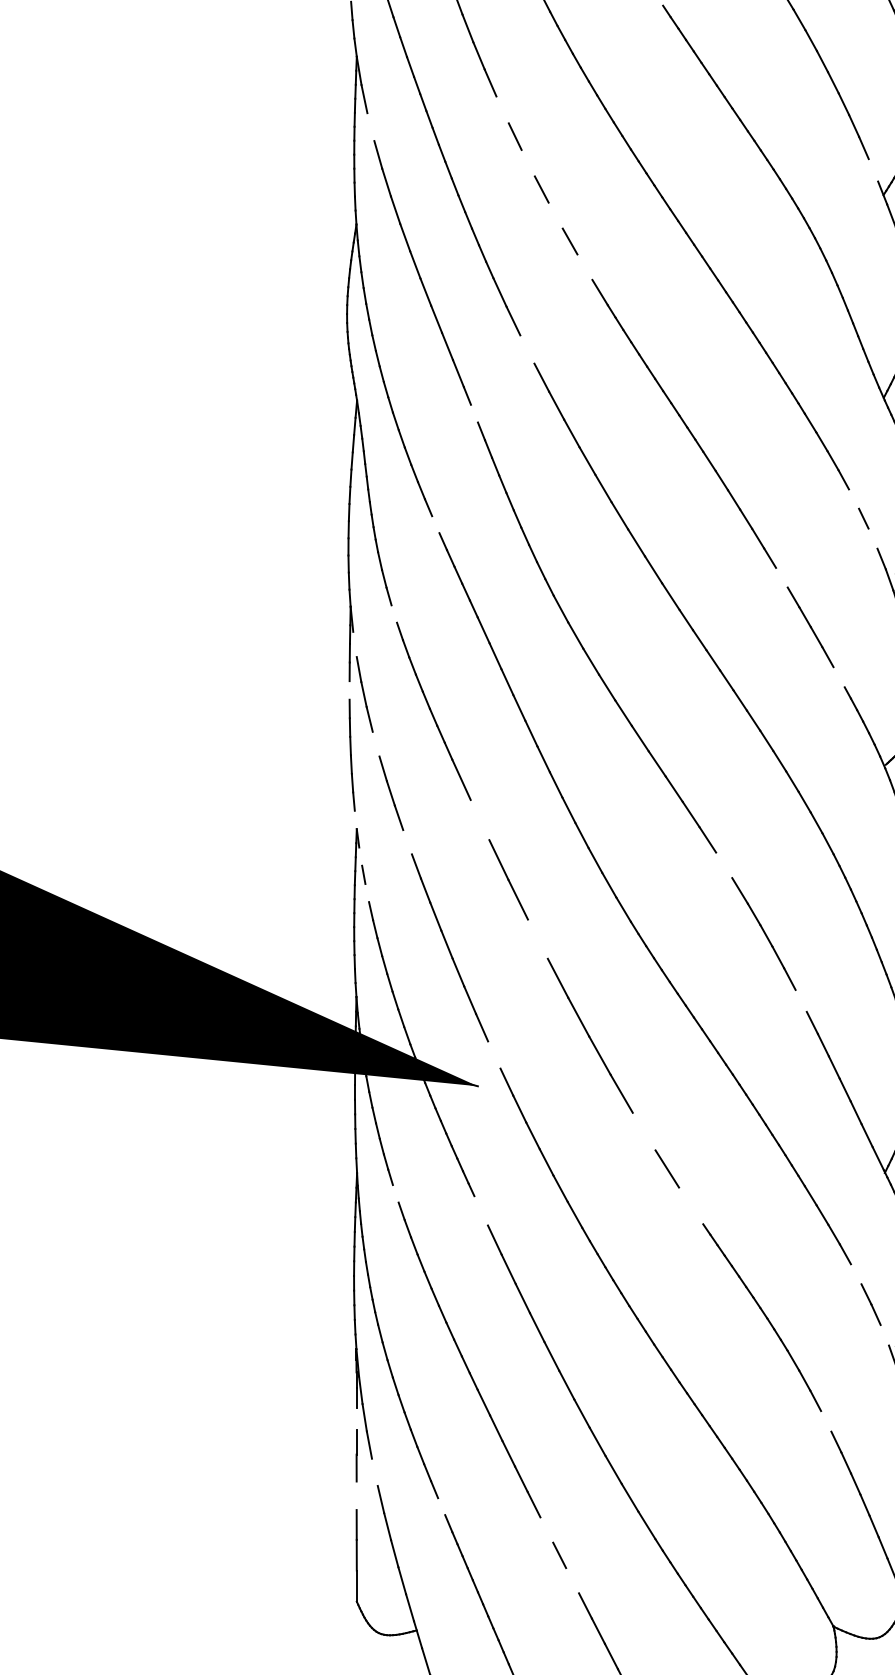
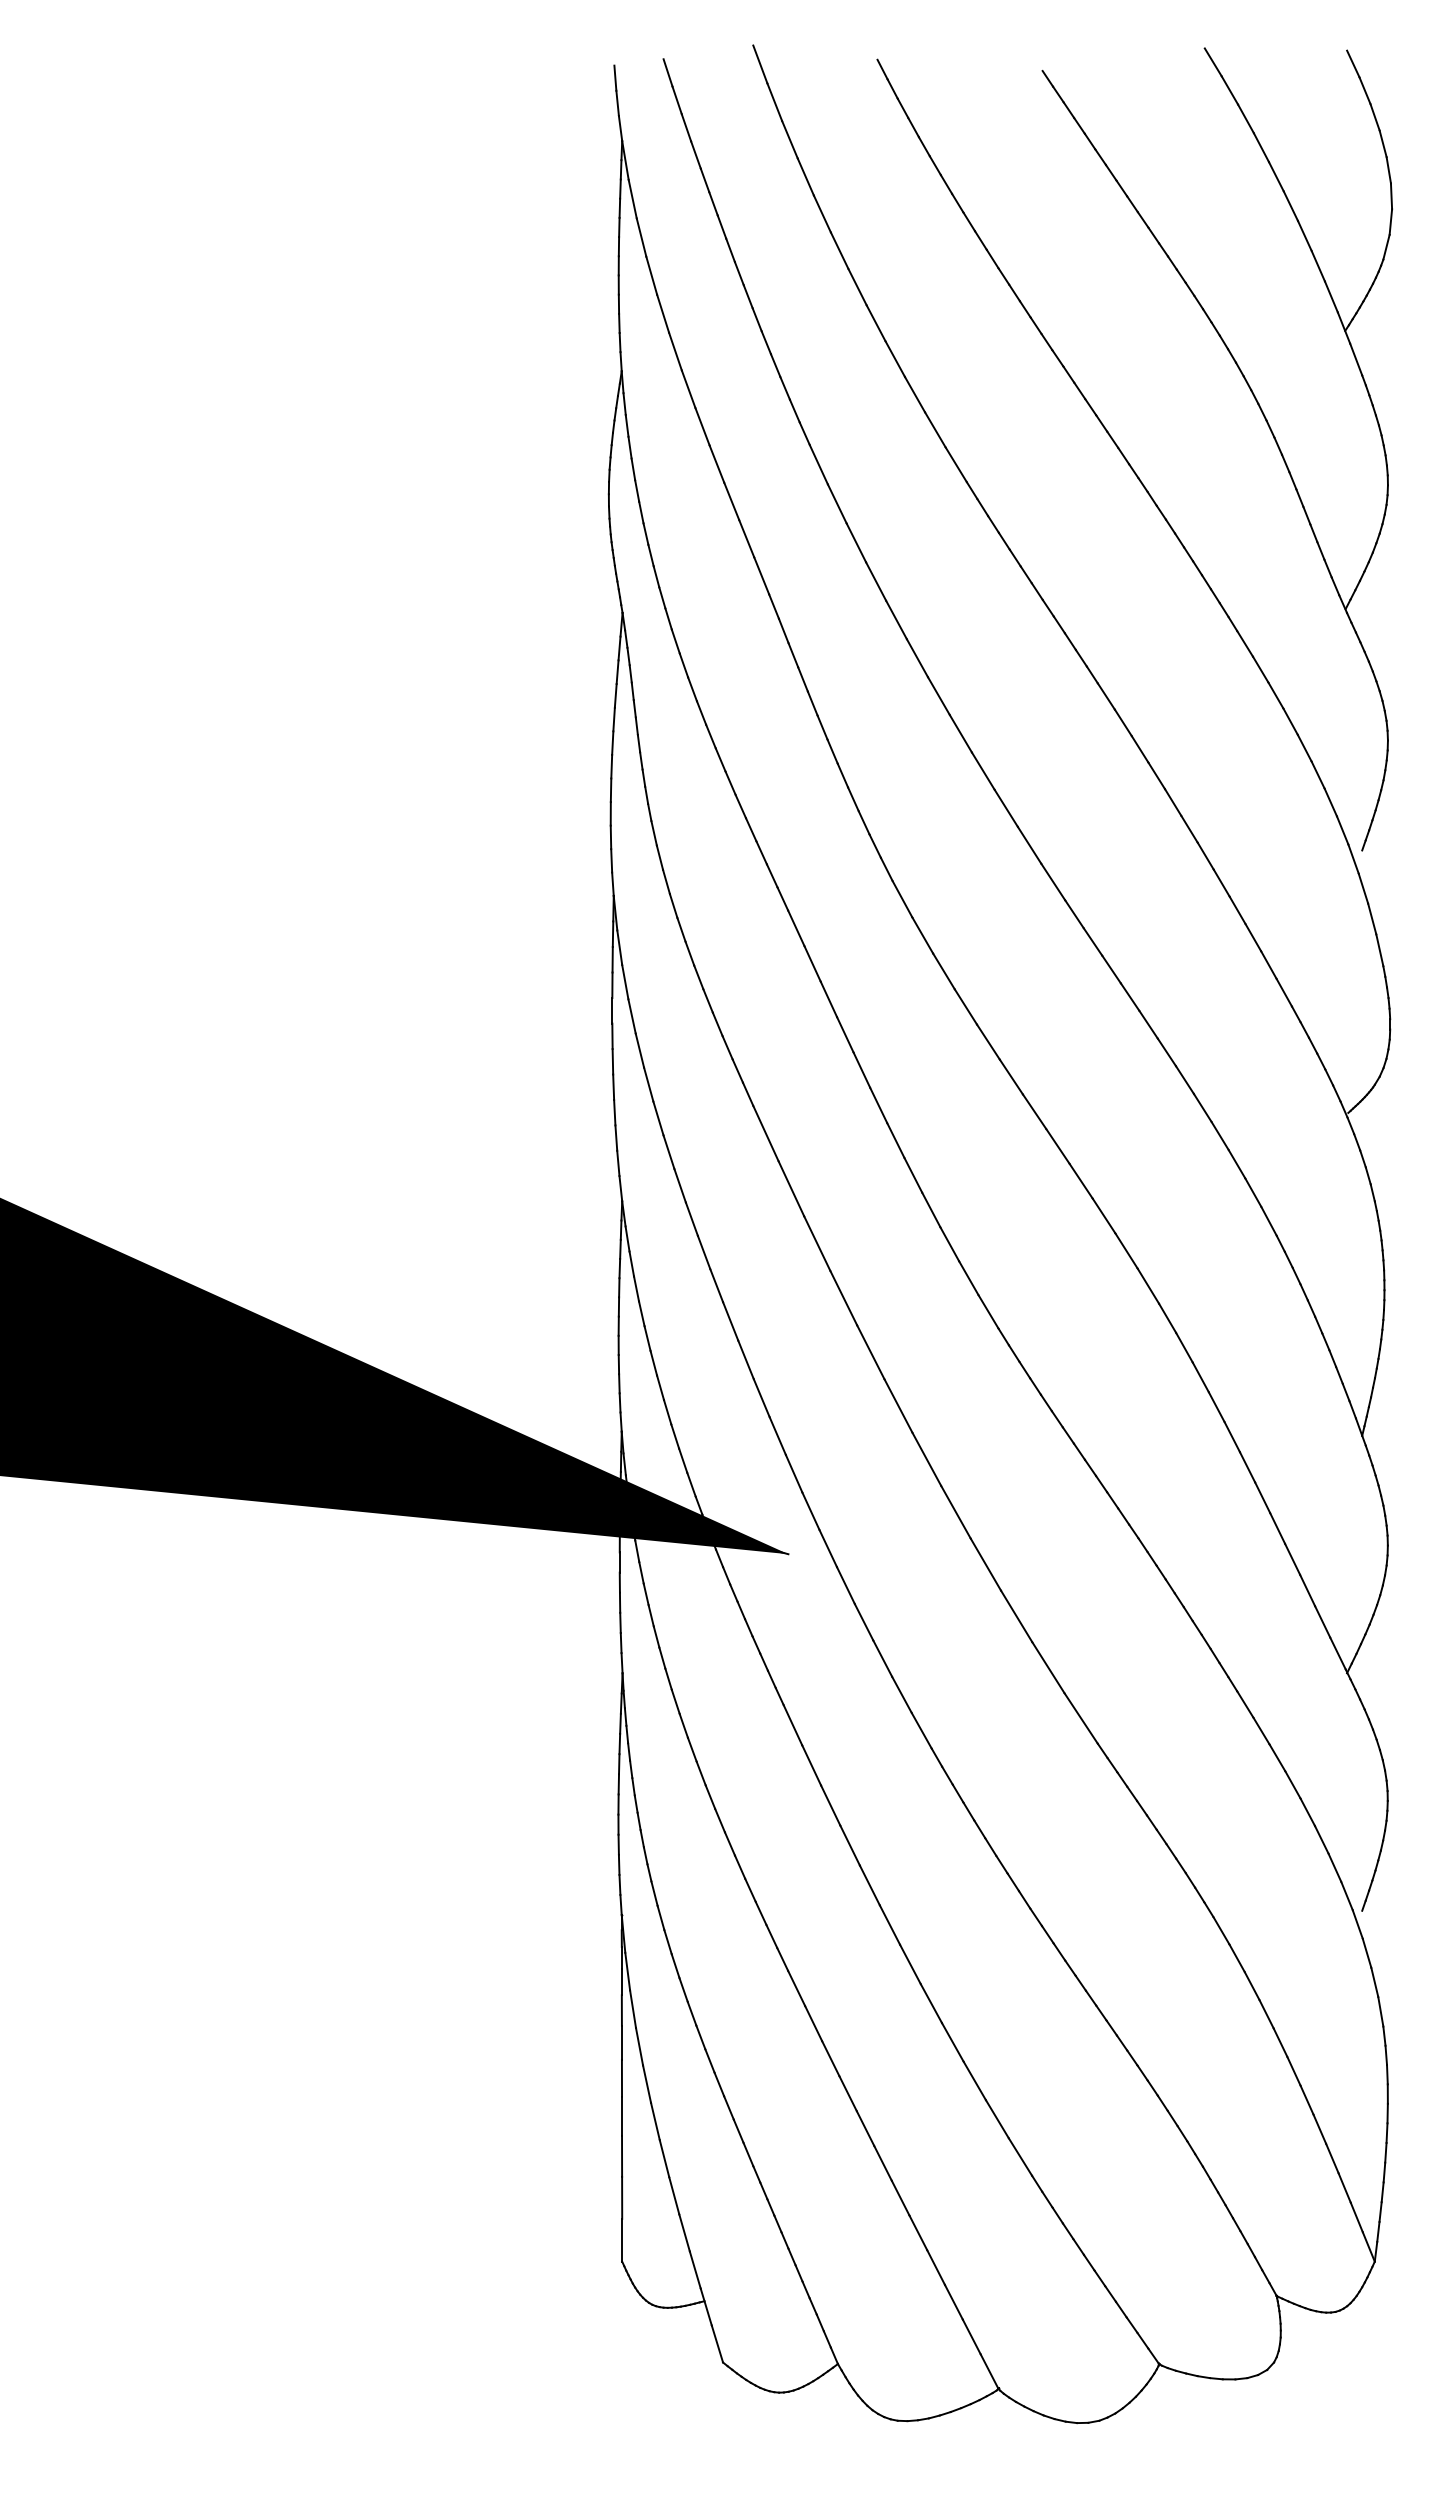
line: (501, 109) -> (821, 213), added
line: (370, 127) -> (641, 237), added
line: (528, 162) -> (857, 286), added
line: (872, 170) -> (1330, 296), added
line: (555, 215) -> (894, 358), added
line: (585, 266) -> (935, 429), added
line: (527, 349) -> (856, 542), added
line: (474, 413) -> (783, 630), added
line: (853, 498) -> (1304, 747), added
line: (435, 524) -> (730, 782), added
line: (872, 538) -> (1330, 802), added
line: (781, 577) -> (1205, 855), added
line: (394, 613) -> (673, 905), added
line: (354, 644) -> (619, 947), added
line: (838, 677) -> (1283, 992), added
line: (349, 690) -> (612, 1010), added
line: (375, 744) -> (648, 1084), added
line: (355, 819) -> (620, 1188), added
line: (480, 819) -> (791, 1188), added
line: (407, 841) -> (691, 1218), added
line: (360, 856) -> (627, 1238), added
line: (724, 865) -> (1126, 1250), added
line: (367, 892) -> (636, 1288), added
line: (537, 939) -> (870, 1352), added
line: (800, 1001) -> (1231, 1437), added
line: (493, 1055) -> (810, 1511), added
line: (644, 1131) -> (1016, 1616), added
line: (395, 1193) -> (675, 1701), added
line: (690, 1205) -> (1080, 1718), added
line: (480, 1211) -> (792, 1725), added
line: (856, 1274) -> (1307, 1812), added
line: (884, 1334) -> (1346, 1895), added
line: (356, 1418) -> (621, 2010), added
line: (826, 1421) -> (1266, 2014), added
line: (375, 1471) -> (647, 2083), added
line: (357, 1495) -> (622, 2115), added
line: (441, 1506) -> (738, 2130), added
line: (546, 1529) -> (882, 2162), added
line: (572, 1580) -> (918, 2232), added

